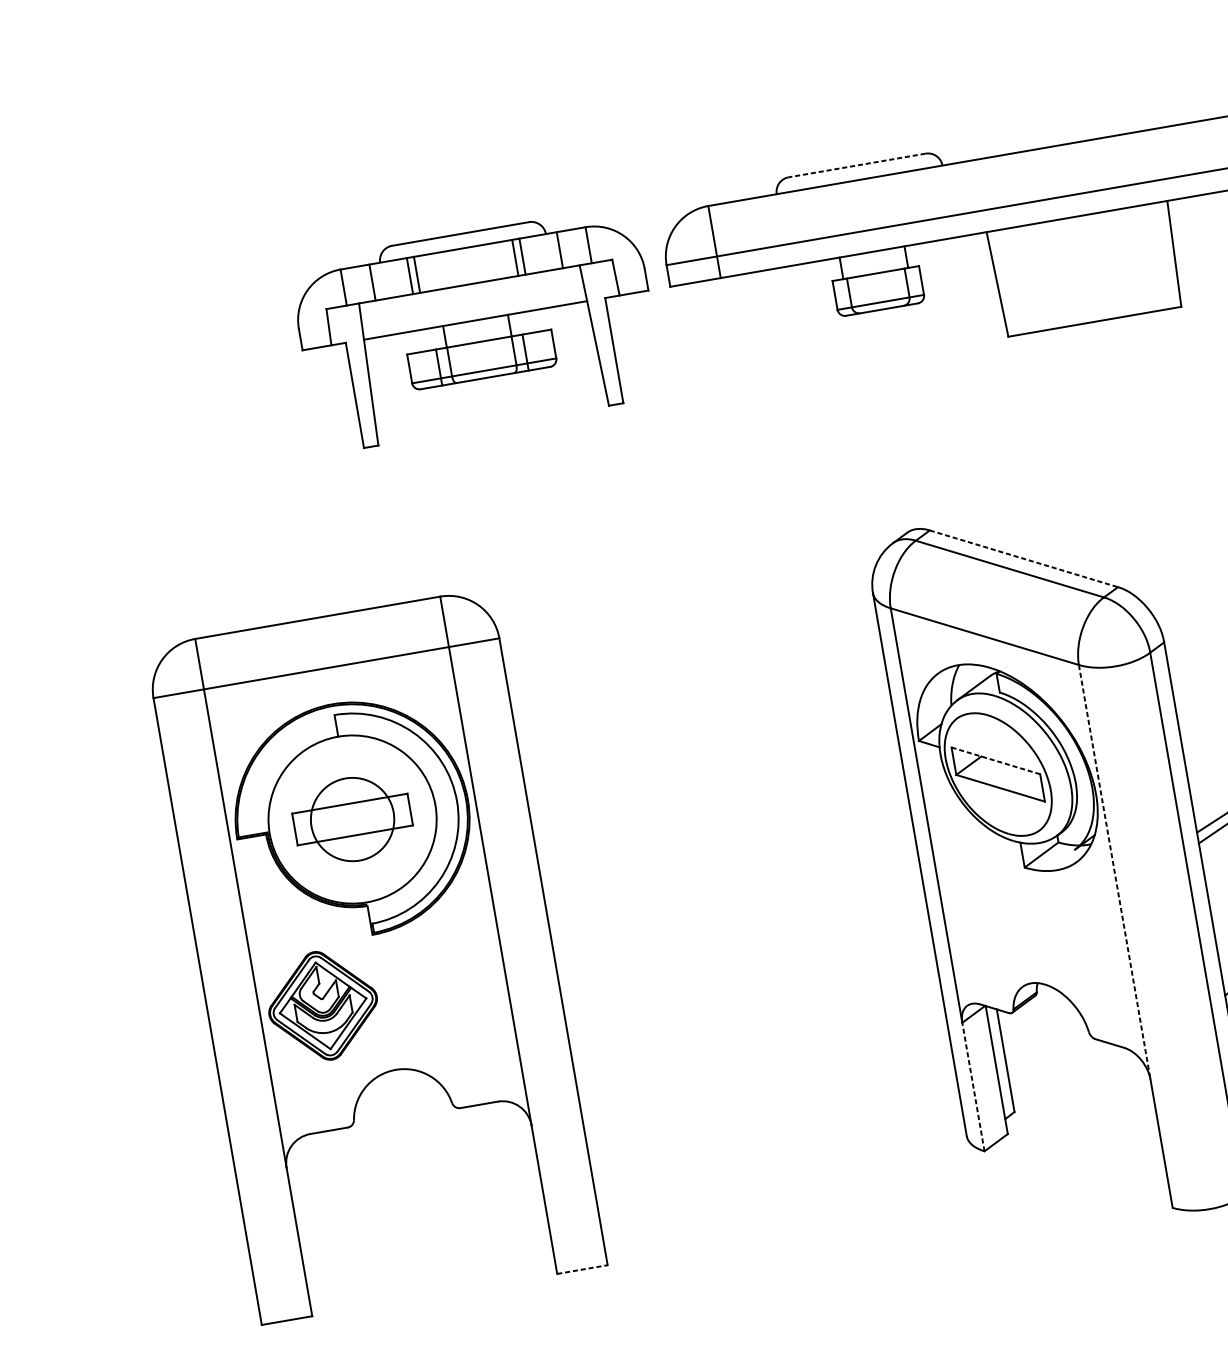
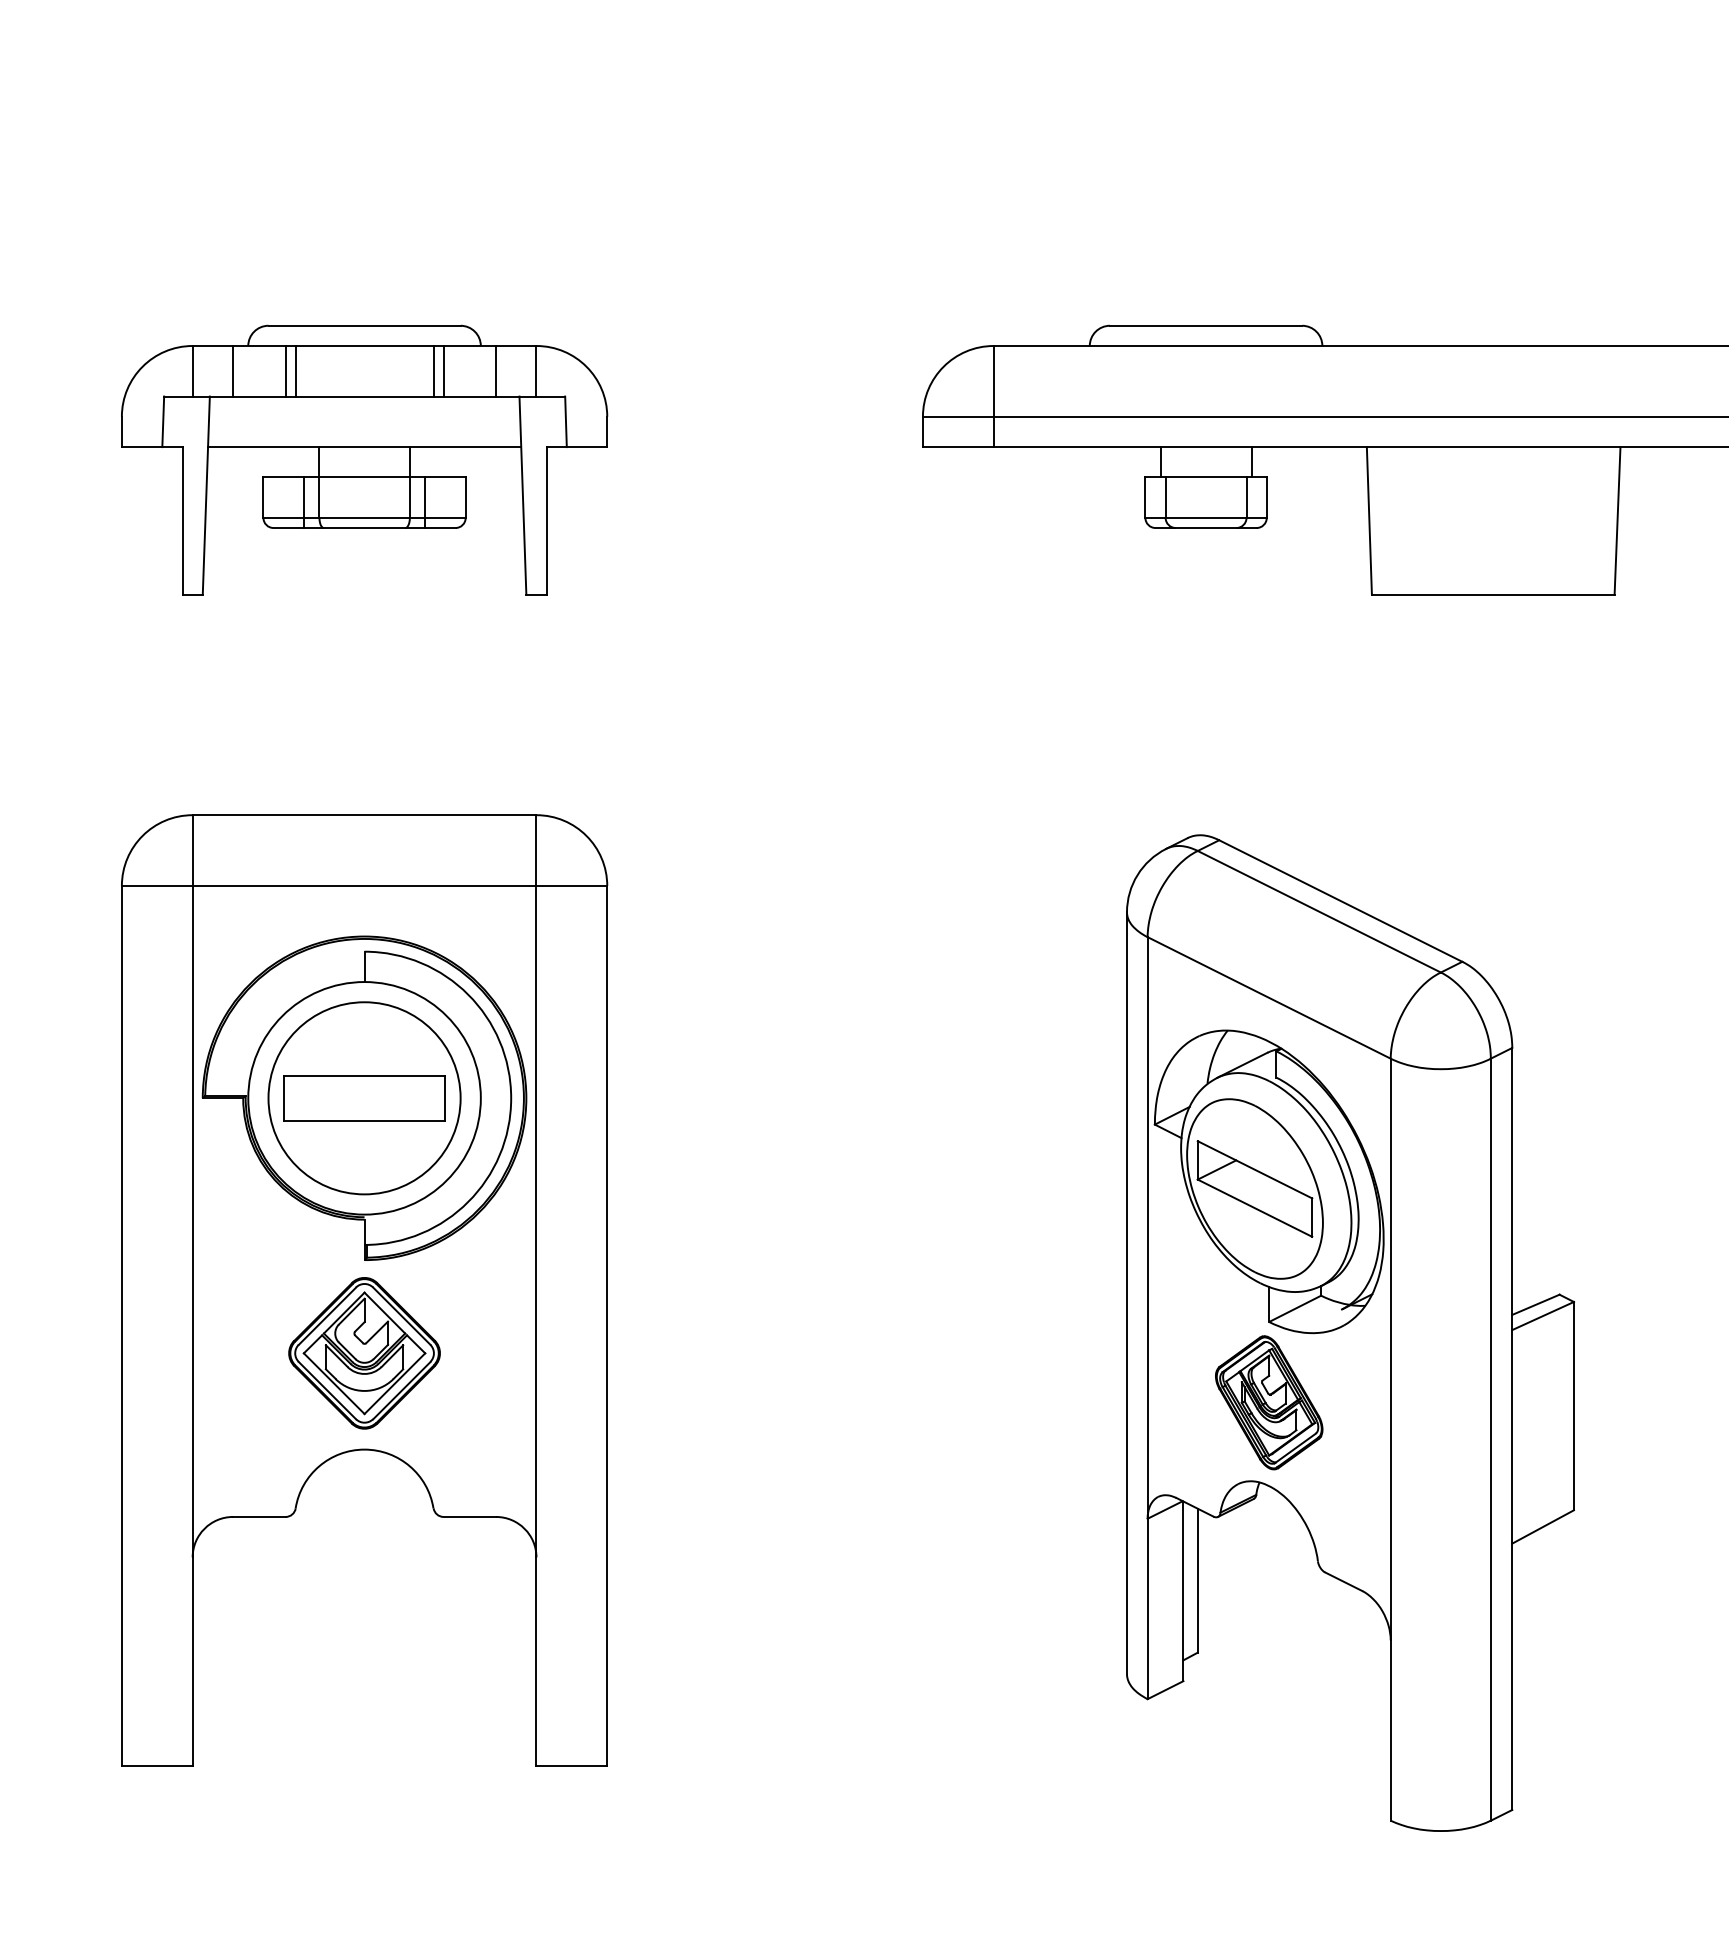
line: (856, 165) -> (1205, 325), dashed -> solid
part: (477, 329) -> (364, 459), moved
line: (1023, 559) -> (1340, 901), dashed -> solid
line: (996, 760) -> (1255, 1169), dashed -> solid
circle: (352, 819) -> (364, 1098), size x1.67
line: (1114, 872) -> (1390, 1349), dashed -> solid
part: (1034, 924) -> (1269, 1402), added
part: (323, 1006) -> (364, 1353), moved
line: (973, 1086) -> (1147, 1608), dashed -> solid
line: (582, 1269) -> (572, 1765), dashed -> solid

